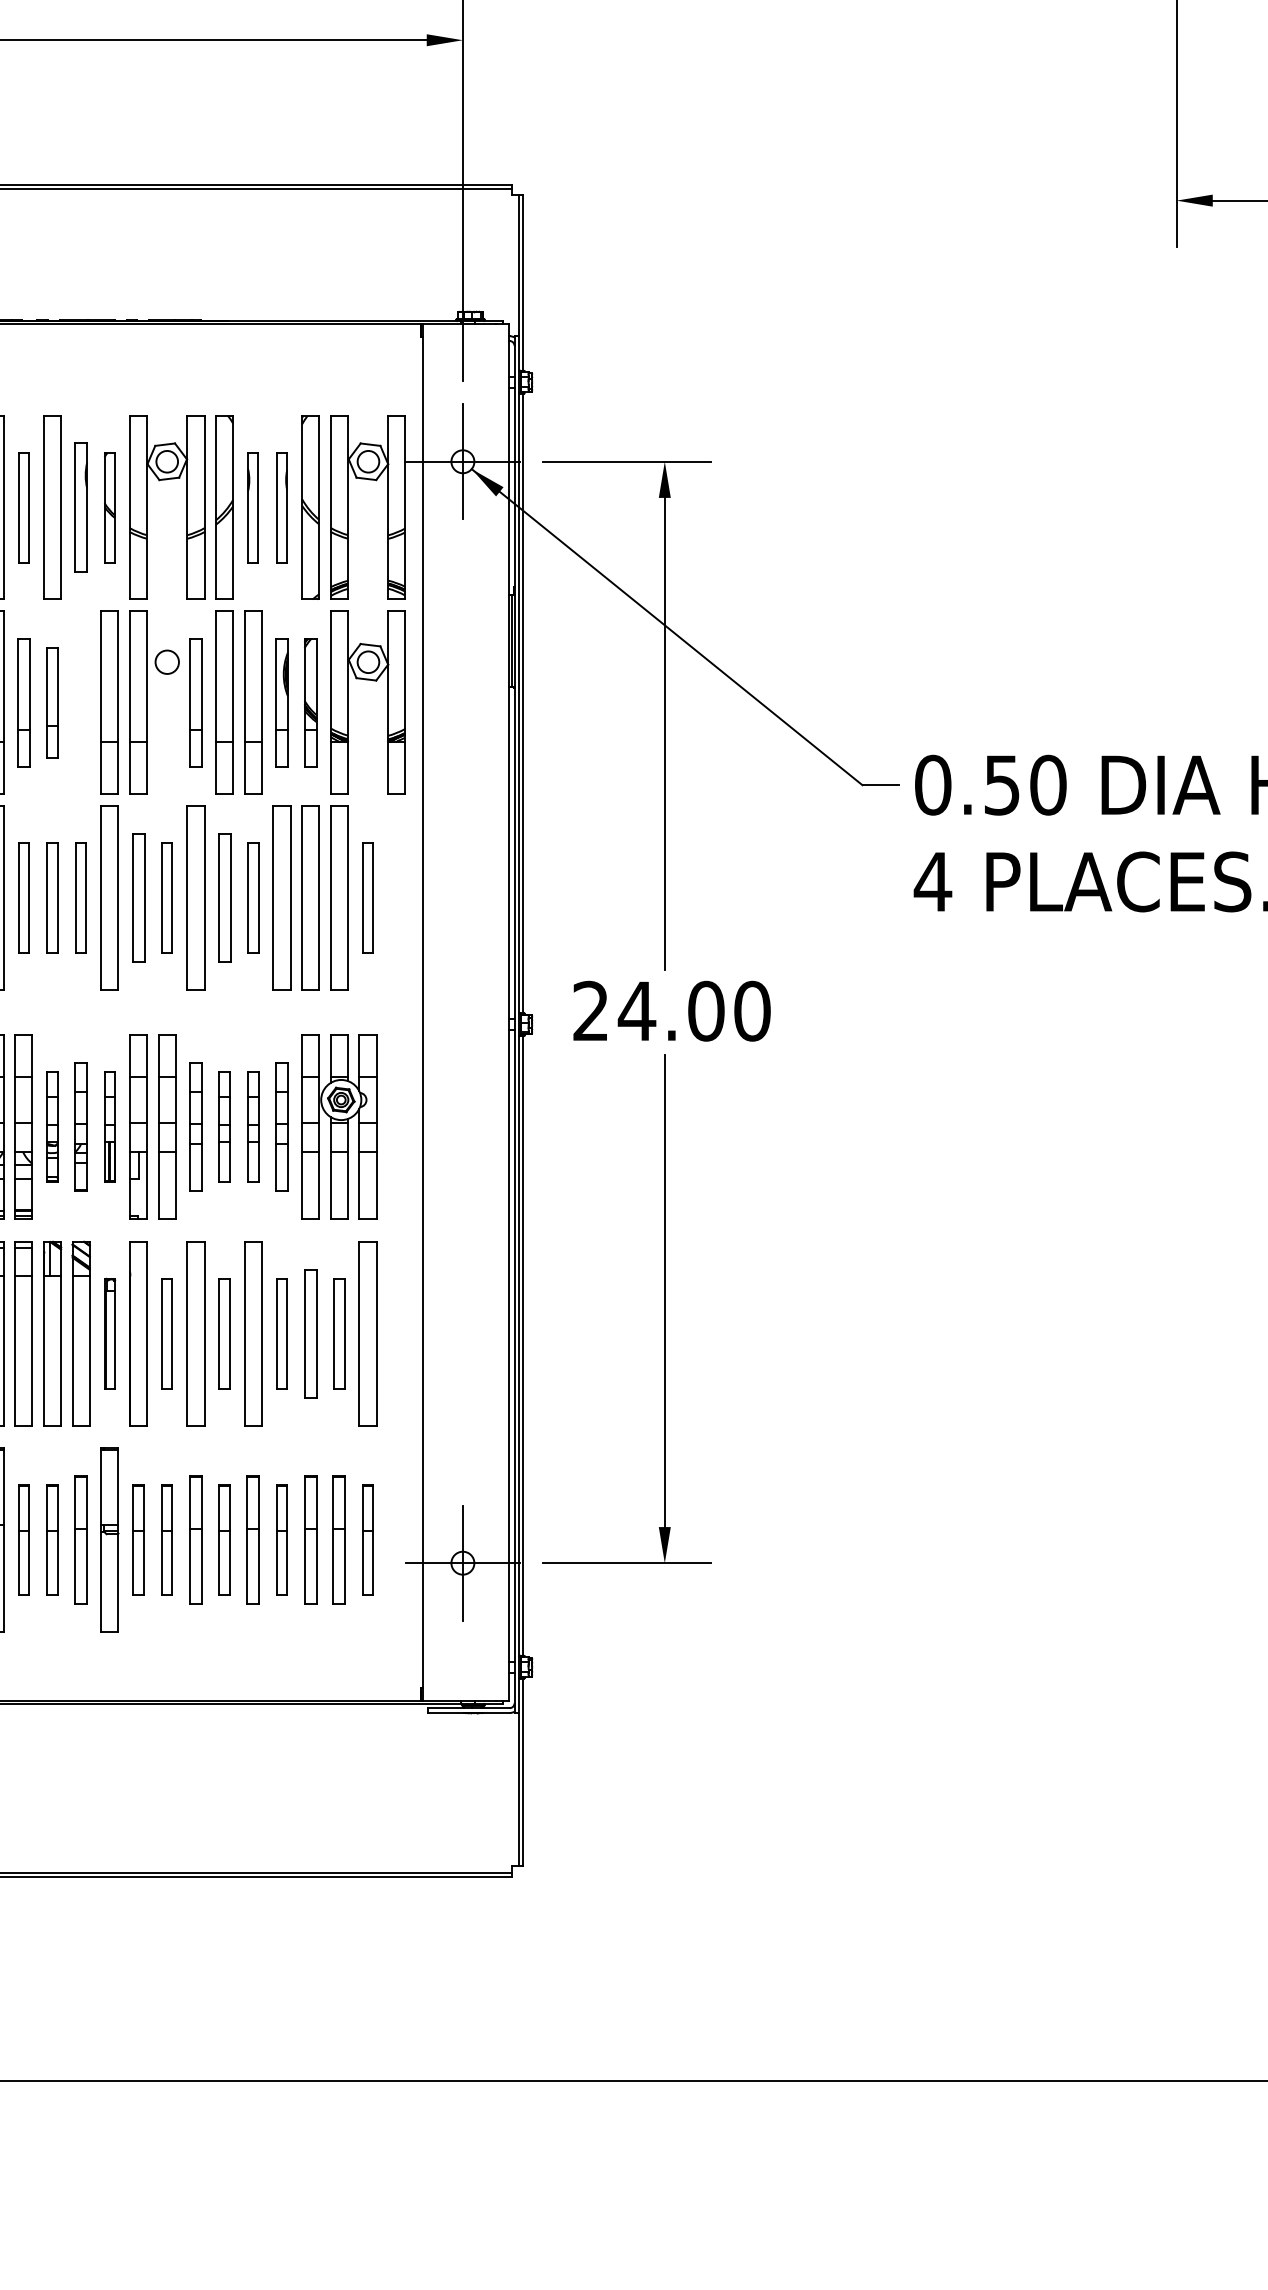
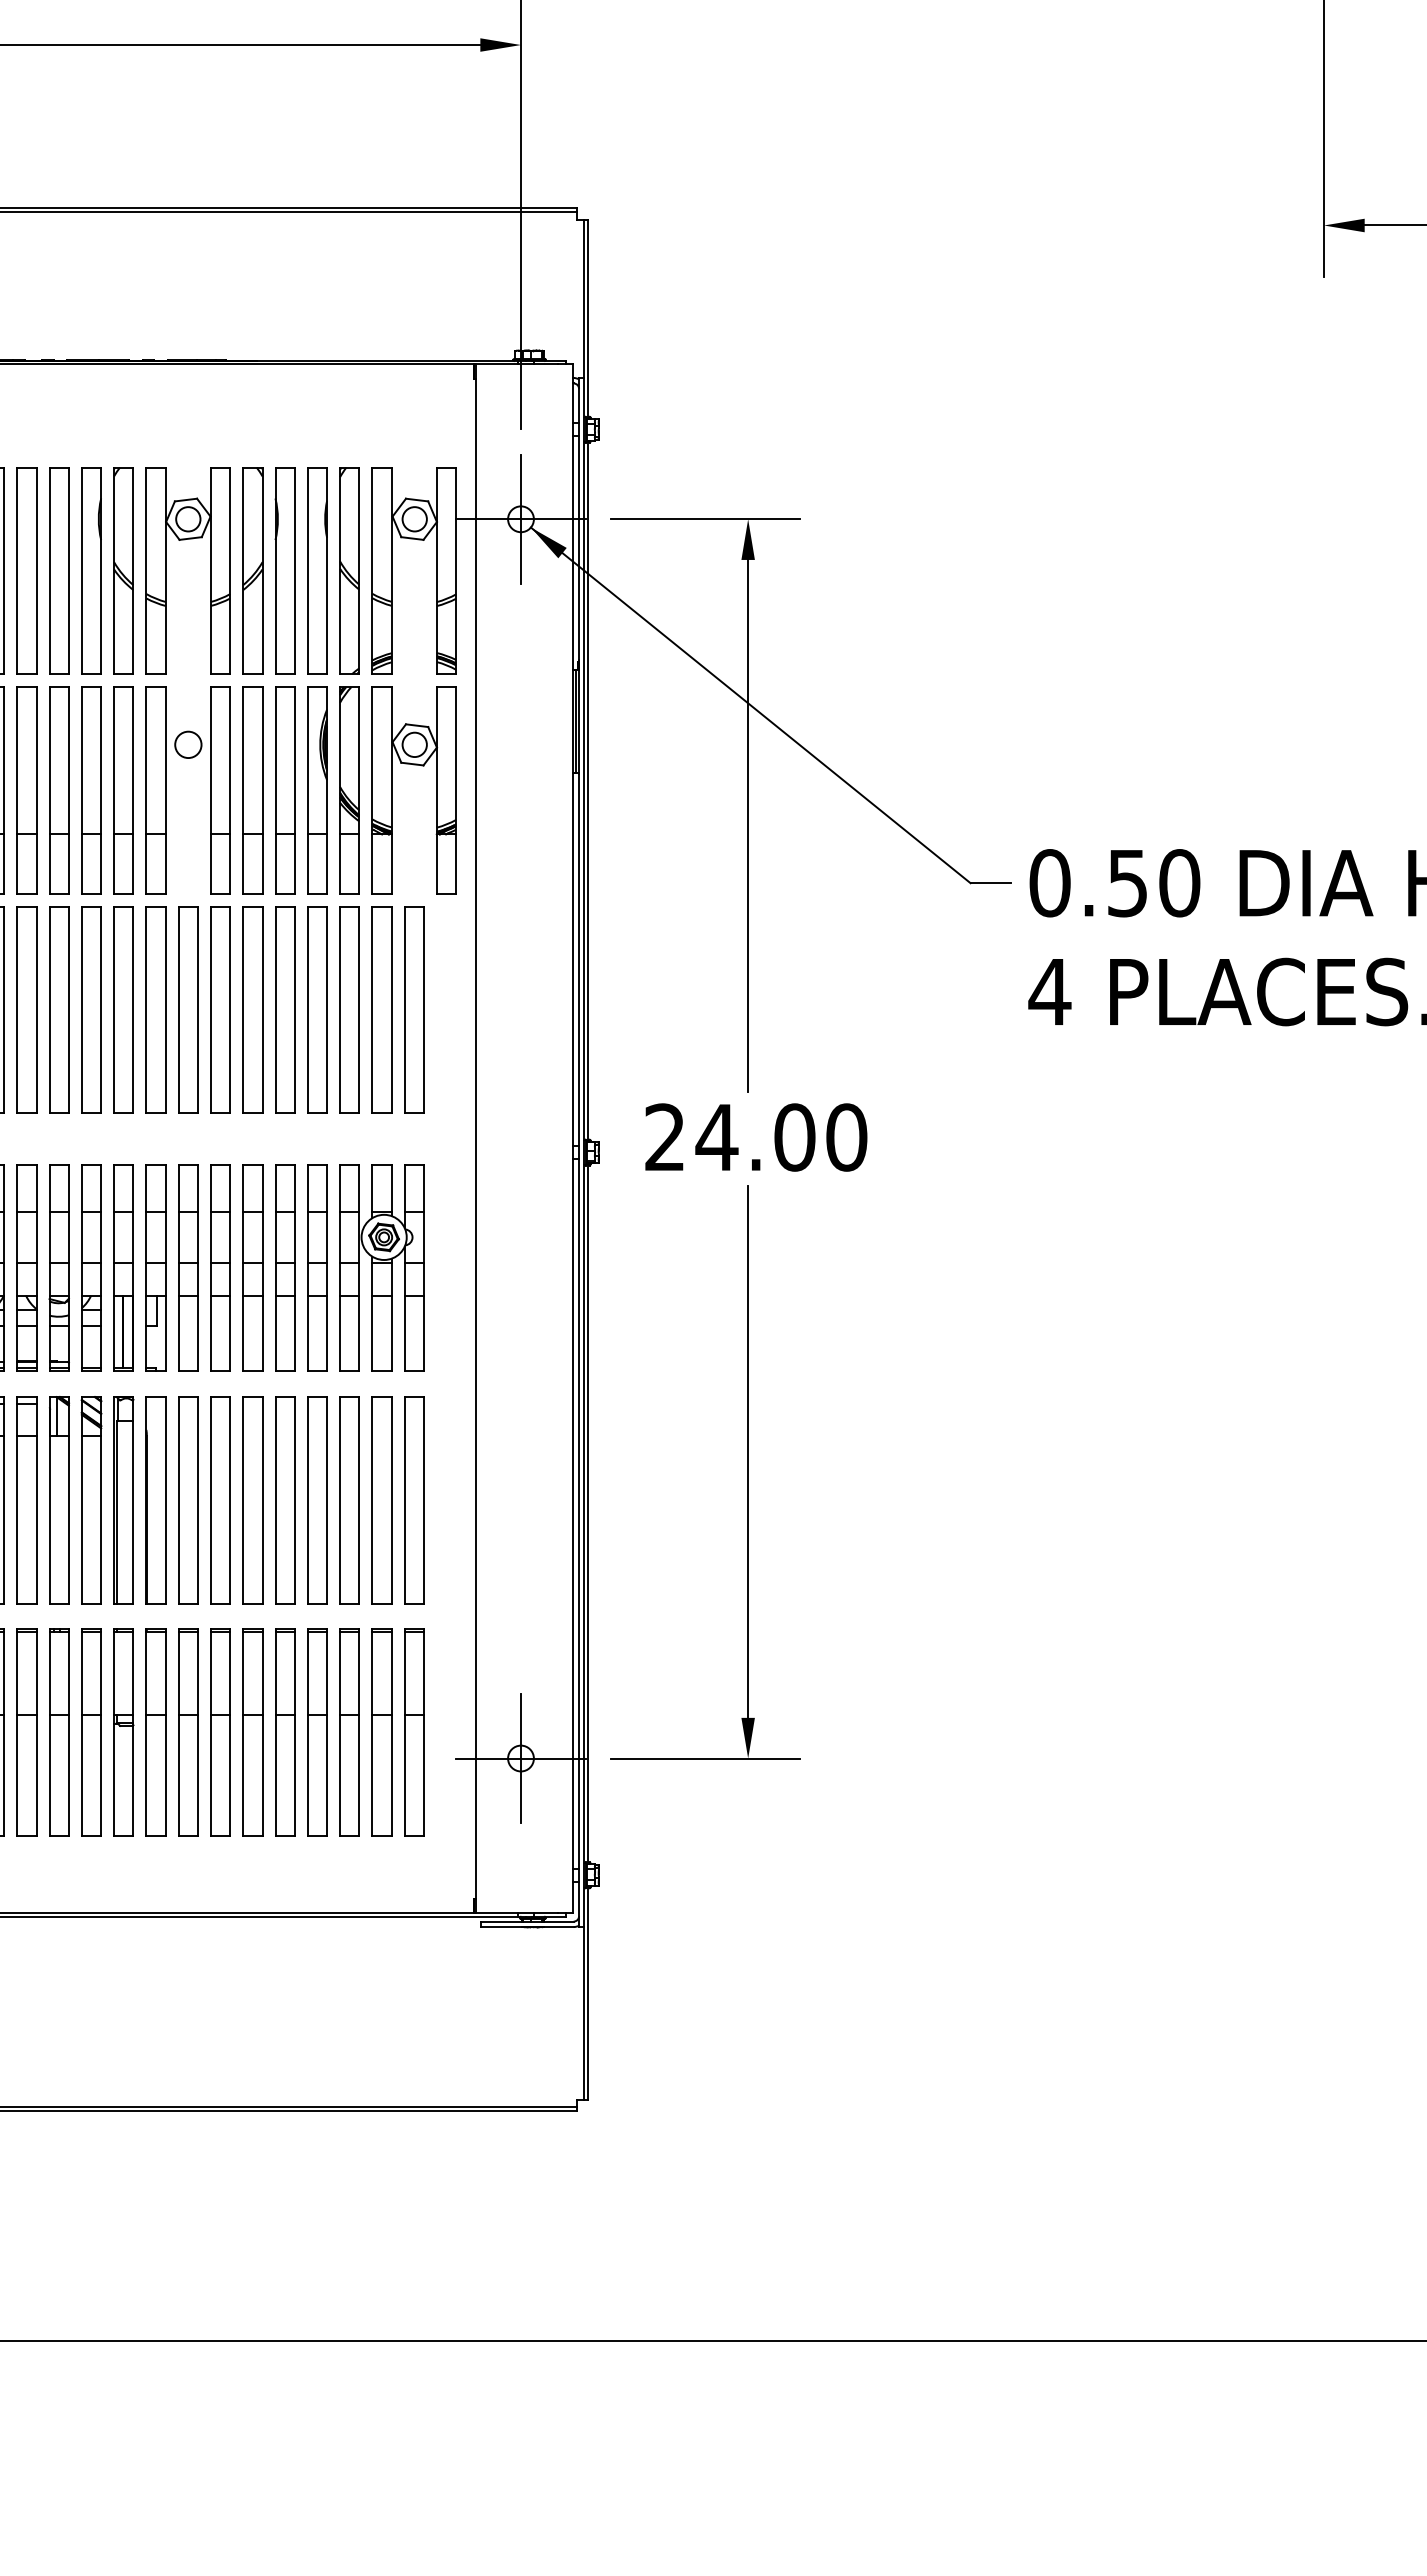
part: (23, 507) -> (26, 570), size x1.67
part: (81, 507) -> (91, 570), size x1.43
part: (109, 507) -> (123, 570), size x1.67
part: (252, 507) -> (284, 570), size x1.67
part: (282, 507) -> (317, 570), size x1.67
part: (23, 702) -> (26, 790), size x1.43
part: (52, 702) -> (59, 790), size x1.67
part: (81, 702) -> (91, 790), added
part: (195, 702) -> (220, 790), size x1.43
part: (282, 702) -> (317, 790), size x1.43
part: (310, 702) -> (349, 790), size x1.43
part: (23, 897) -> (26, 1009), size x1.67
part: (52, 897) -> (59, 1009), size x1.67
part: (81, 897) -> (91, 1009), size x1.67
part: (138, 897) -> (155, 1009), size x1.43
part: (167, 897) -> (188, 1009), size x1.67
part: (224, 897) -> (252, 1009), size x1.43
part: (253, 897) -> (285, 1009), size x1.67
part: (368, 897) -> (414, 1009), size x1.67
part: (51, 1126) -> (58, 1267), size x1.67
part: (81, 1126) -> (91, 1267), size x1.43
part: (109, 1126) -> (123, 1267), size x1.67
part: (195, 1126) -> (220, 1267), size x1.43
part: (224, 1126) -> (252, 1267), size x1.67
part: (253, 1126) -> (285, 1267), size x1.67
part: (282, 1126) -> (317, 1267), size x1.43
part: (109, 1333) -> (123, 1500), size x1.67
part: (167, 1333) -> (188, 1500), size x1.67
part: (224, 1333) -> (252, 1500), size x1.67
part: (282, 1333) -> (317, 1500), size x1.67
part: (310, 1333) -> (349, 1500), size x1.43
part: (338, 1333) -> (381, 1500), size x1.67
part: (23, 1540) -> (26, 1732), size x1.67
part: (52, 1540) -> (59, 1732), size x1.67
part: (81, 1540) -> (91, 1732), size x1.43
part: (138, 1540) -> (155, 1732), size x1.67
part: (167, 1540) -> (188, 1732), size x1.67
part: (195, 1540) -> (220, 1732), size x1.43
part: (224, 1540) -> (252, 1732), size x1.67
part: (253, 1540) -> (285, 1732), size x1.43
part: (282, 1540) -> (317, 1732), size x1.67
part: (310, 1540) -> (349, 1732), size x1.43
part: (338, 1540) -> (381, 1732), size x1.43
part: (368, 1540) -> (414, 1732), size x1.67

